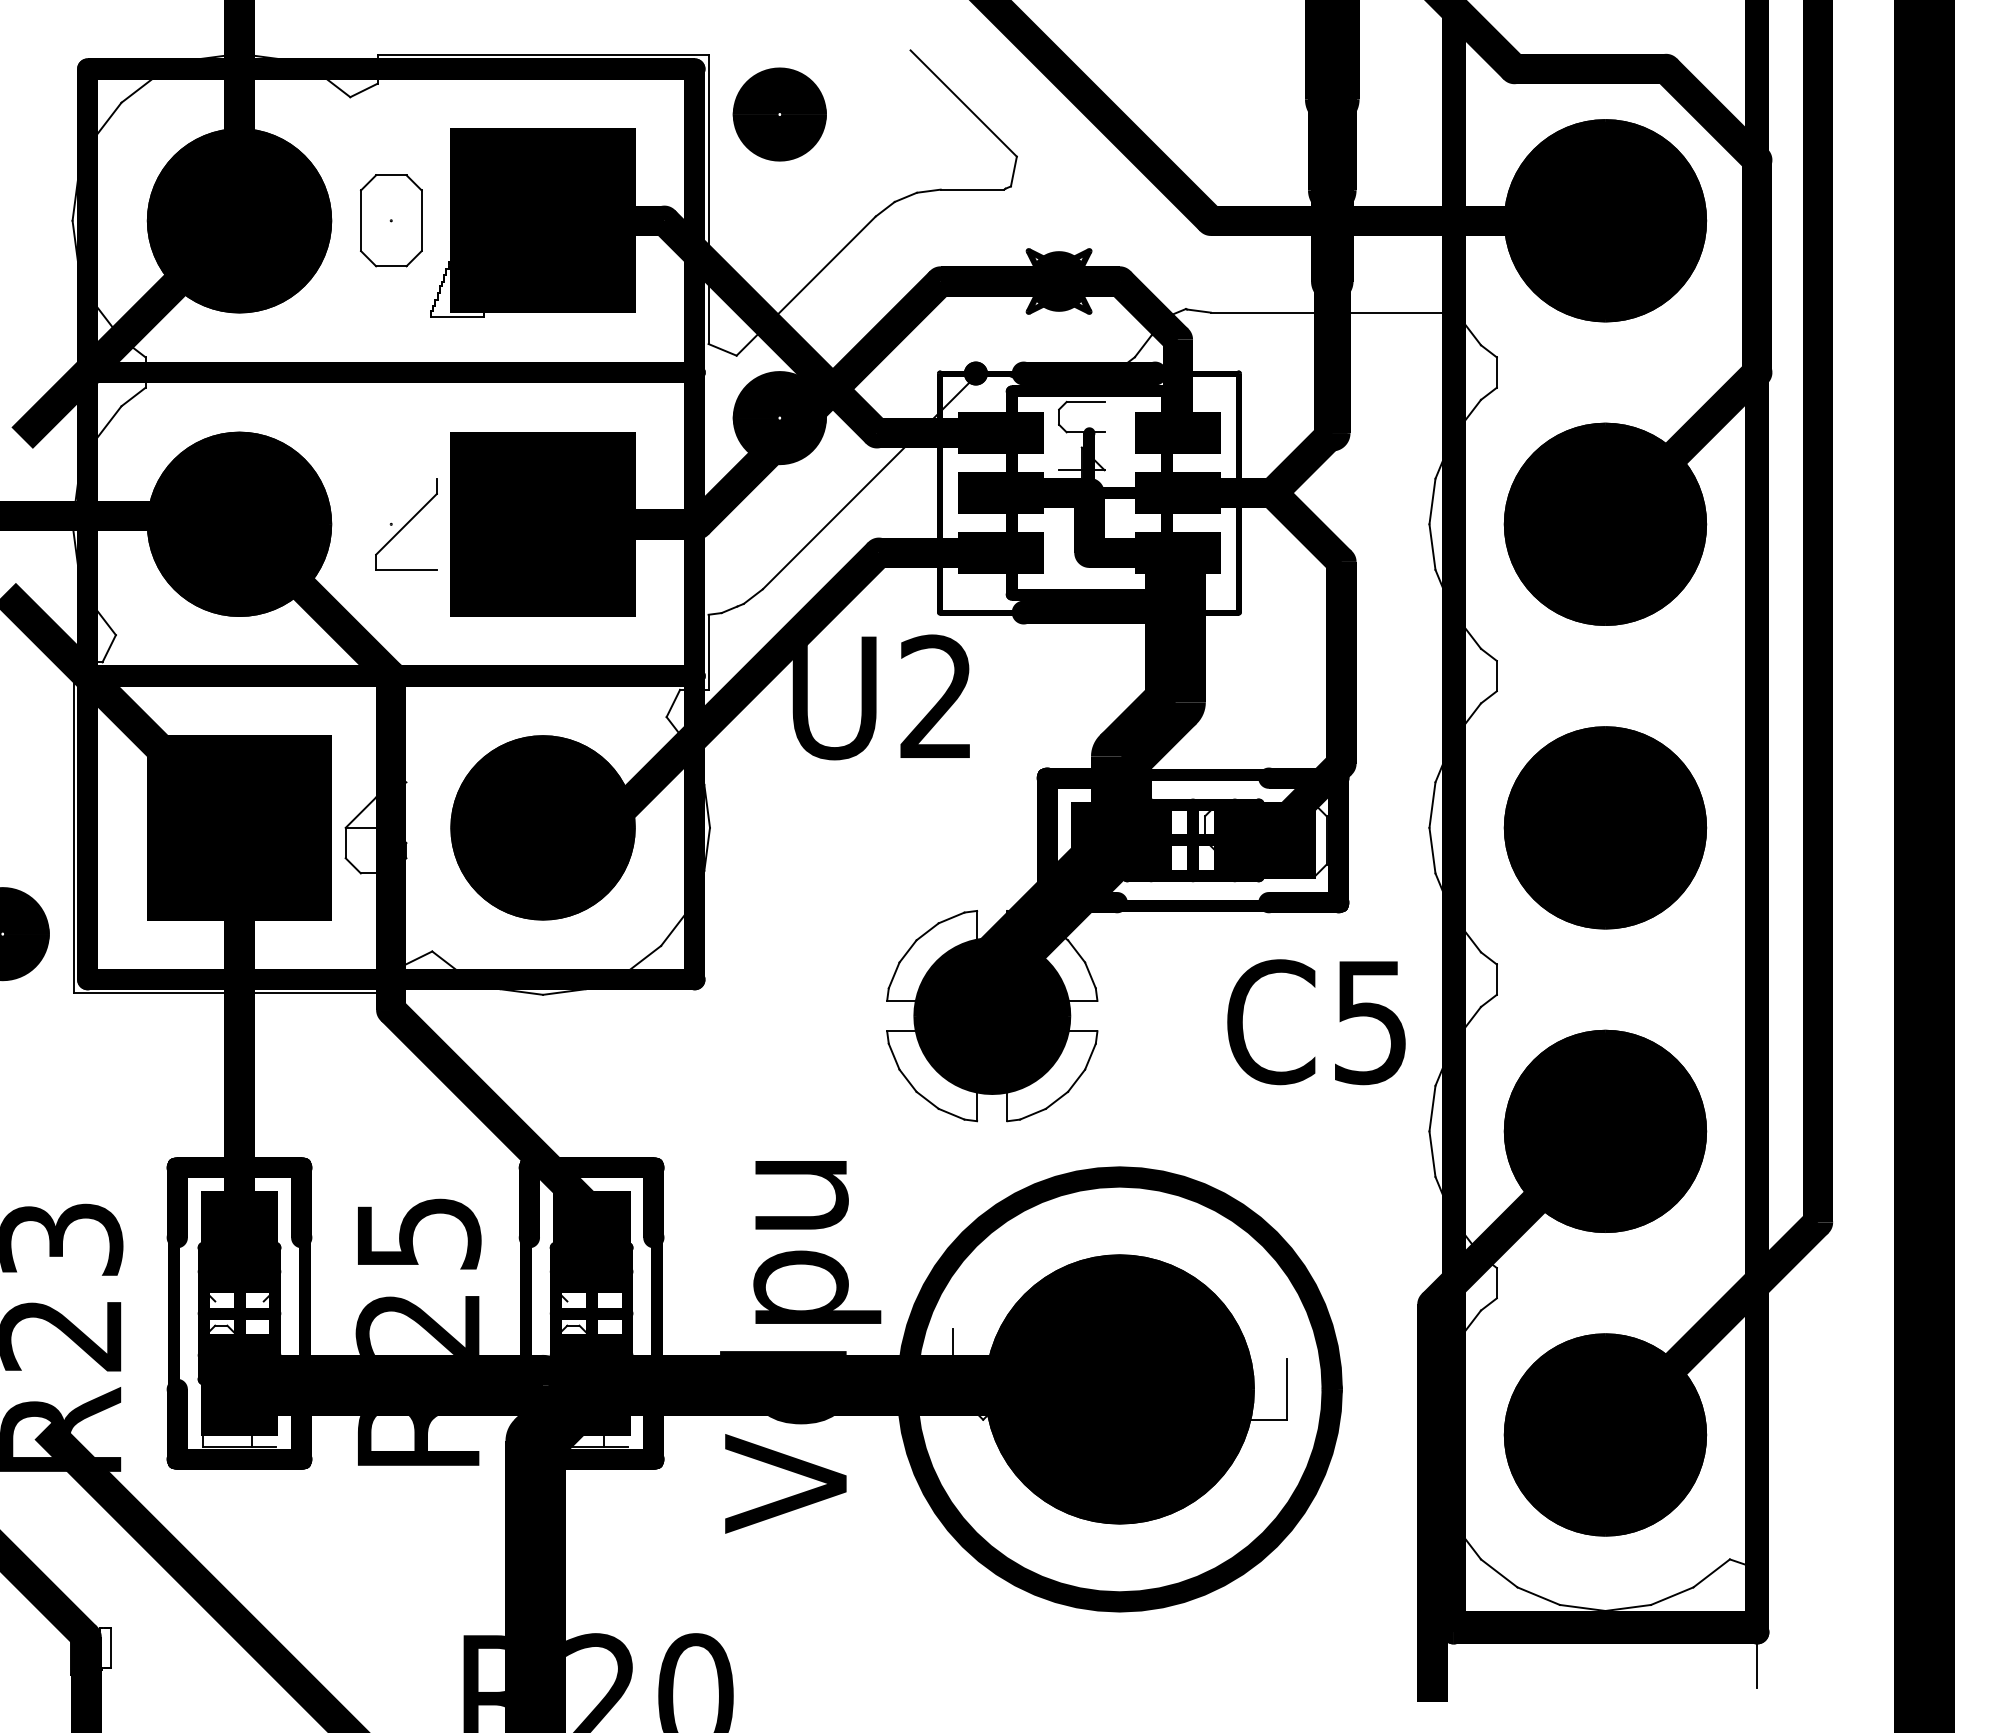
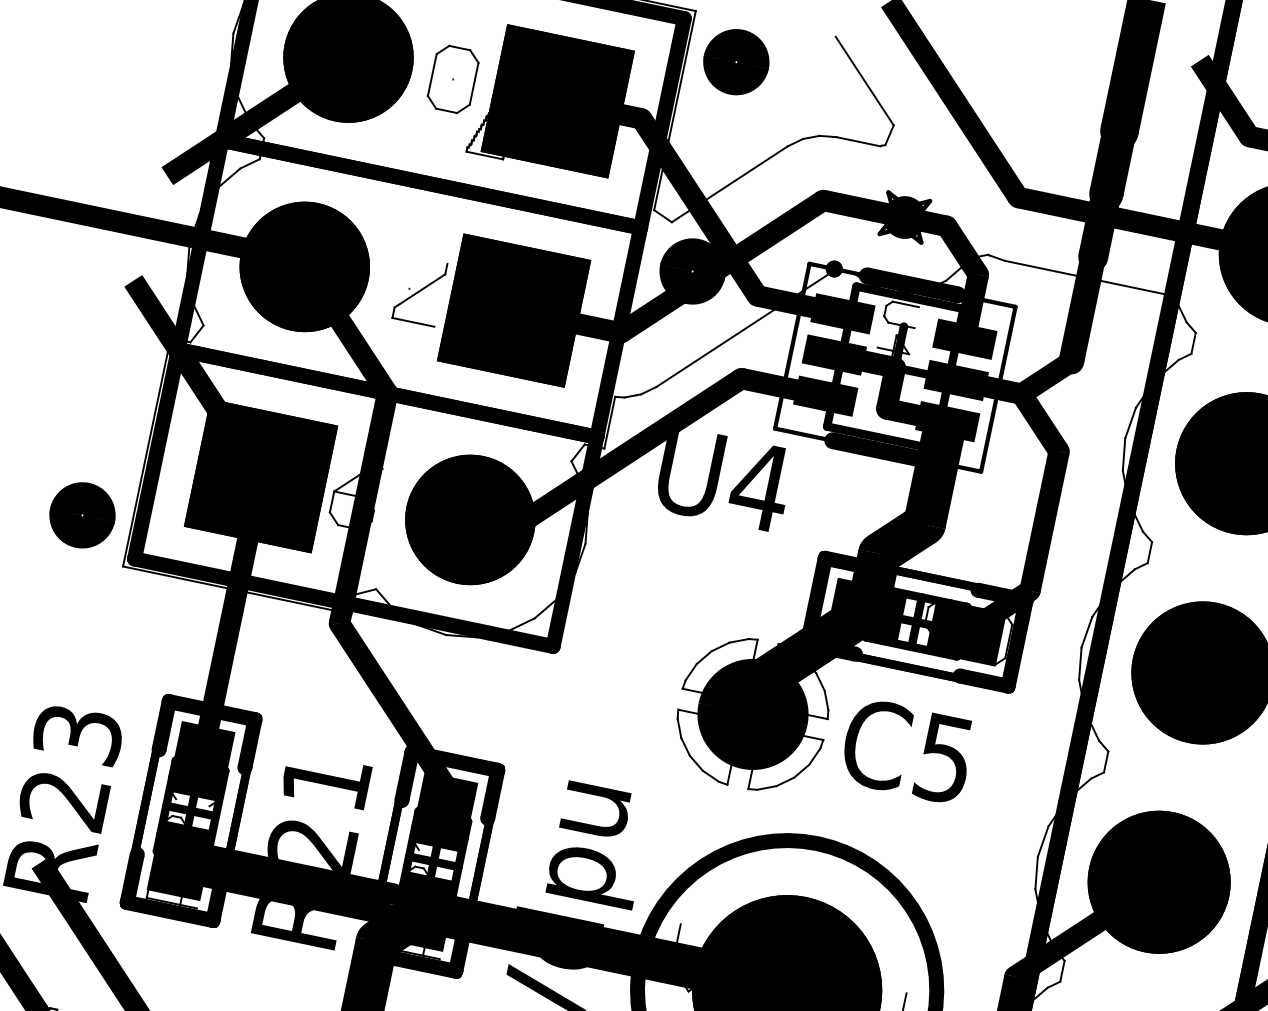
text: (936, 695) -> (760, 485), U2 -> U4
text: (1316, 1022) -> (907, 751), moved
text: (419, 1233) -> (326, 781), R25 -> R21

